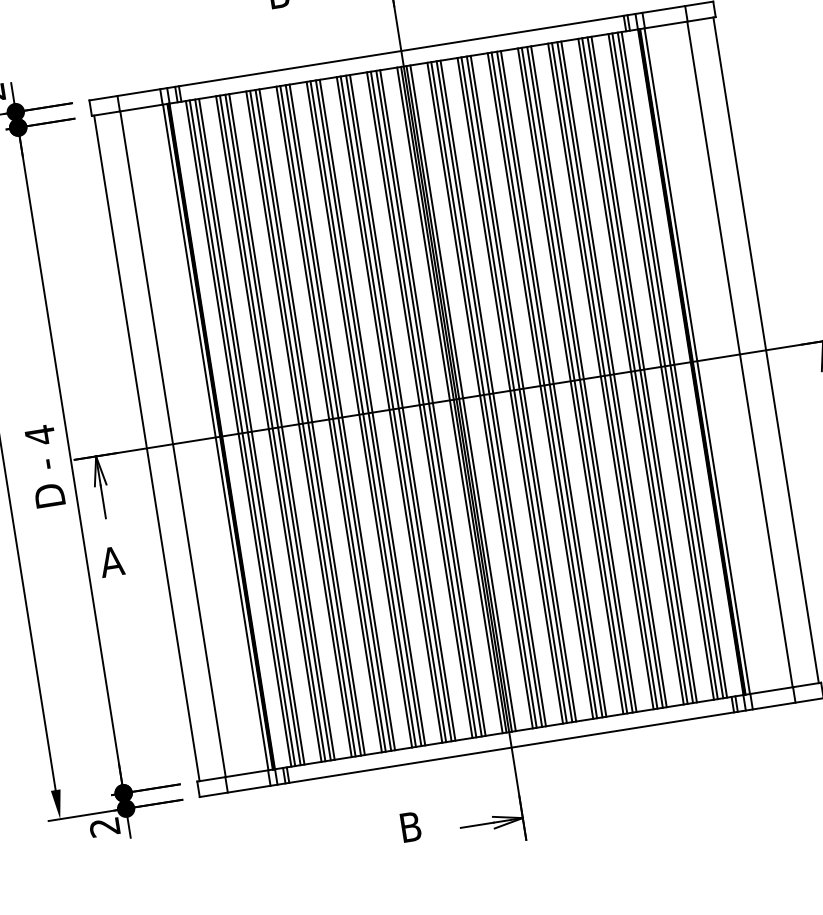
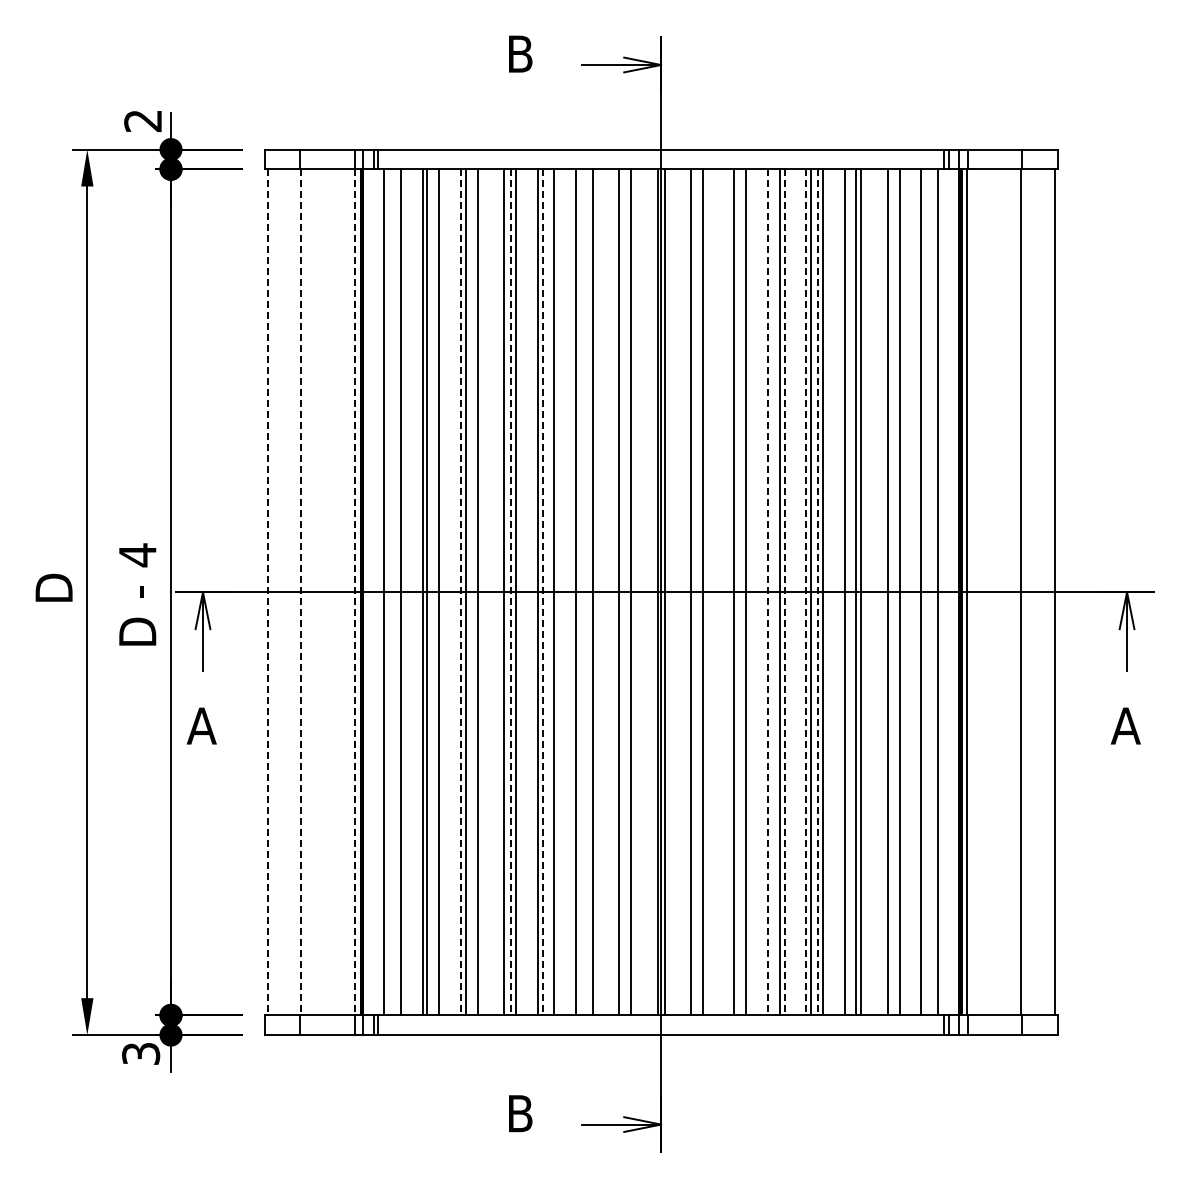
line: (670, 365) -> (933, 592), removed
line: (665, 366) -> (926, 592), removed
line: (640, 370) -> (894, 592), removed
line: (630, 371) -> (882, 592), removed
line: (604, 376) -> (849, 592), removed
line: (580, 379) -> (818, 592), solid -> dashed
line: (570, 381) -> (806, 592), solid -> dashed
line: (553, 384) -> (784, 592), solid -> dashed
line: (544, 385) -> (772, 592), removed
line: (540, 386) -> (767, 592), solid -> dashed
line: (519, 389) -> (741, 592), removed
line: (510, 390) -> (729, 592), removed
line: (493, 393) -> (707, 592), removed
line: (484, 395) -> (696, 592), removed
line: (463, 398) -> (669, 592), removed
line: (449, 400) -> (652, 592), removed
line: (429, 403) -> (626, 592), removed
line: (419, 405) -> (614, 592), removed
line: (398, 408) -> (587, 592), removed
line: (393, 409) -> (580, 592), removed
line: (368, 413) -> (549, 592), removed
line: (363, 414) -> (542, 592), solid -> dashed
line: (338, 418) -> (511, 592), solid -> dashed
line: (329, 419) -> (499, 592), removed
line: (308, 422) -> (472, 592), removed
line: (298, 424) -> (460, 592), solid -> dashed
line: (278, 427) -> (434, 592), removed
line: (247, 432) -> (395, 592), removed
line: (242, 433) -> (389, 592), removed
line: (216, 437) -> (355, 592), solid -> dashed
line: (172, 444) -> (300, 592), solid -> dashed
line: (146, 448) -> (267, 592), solid -> dashed
text: (105, 826) -> (141, 1053), 2 -> 3

